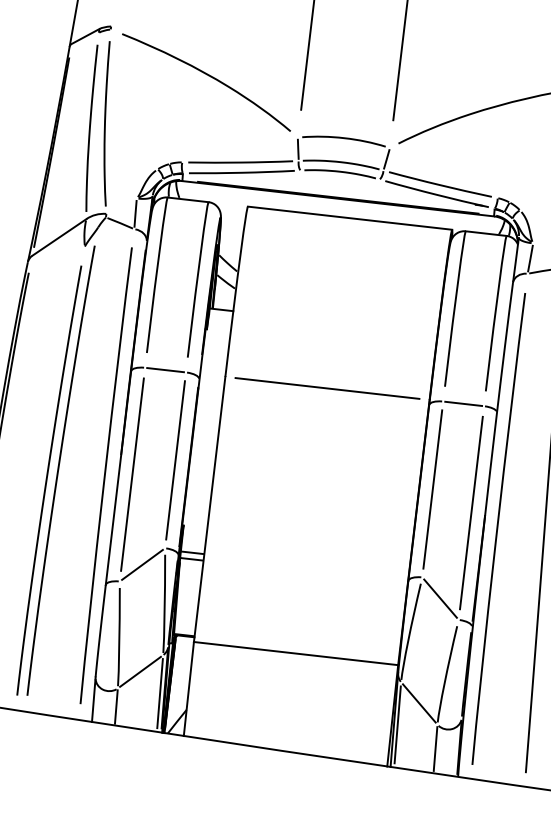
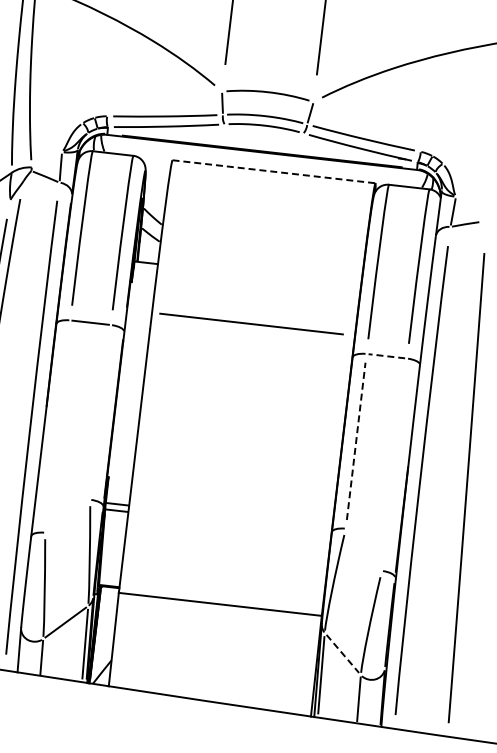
line: (350, 218) -> (274, 172), solid -> dashed
line: (327, 388) -> (251, 324), moved
line: (463, 403) -> (386, 355), solid -> dashed
line: (175, 460) -> (100, 412), removed
line: (132, 474) -> (57, 426), removed
line: (432, 489) -> (355, 441), solid -> dashed
line: (471, 512) -> (394, 464), removed
line: (142, 564) -> (67, 515), removed
line: (440, 598) -> (363, 549), removed
line: (419, 703) -> (342, 654), solid -> dashed

